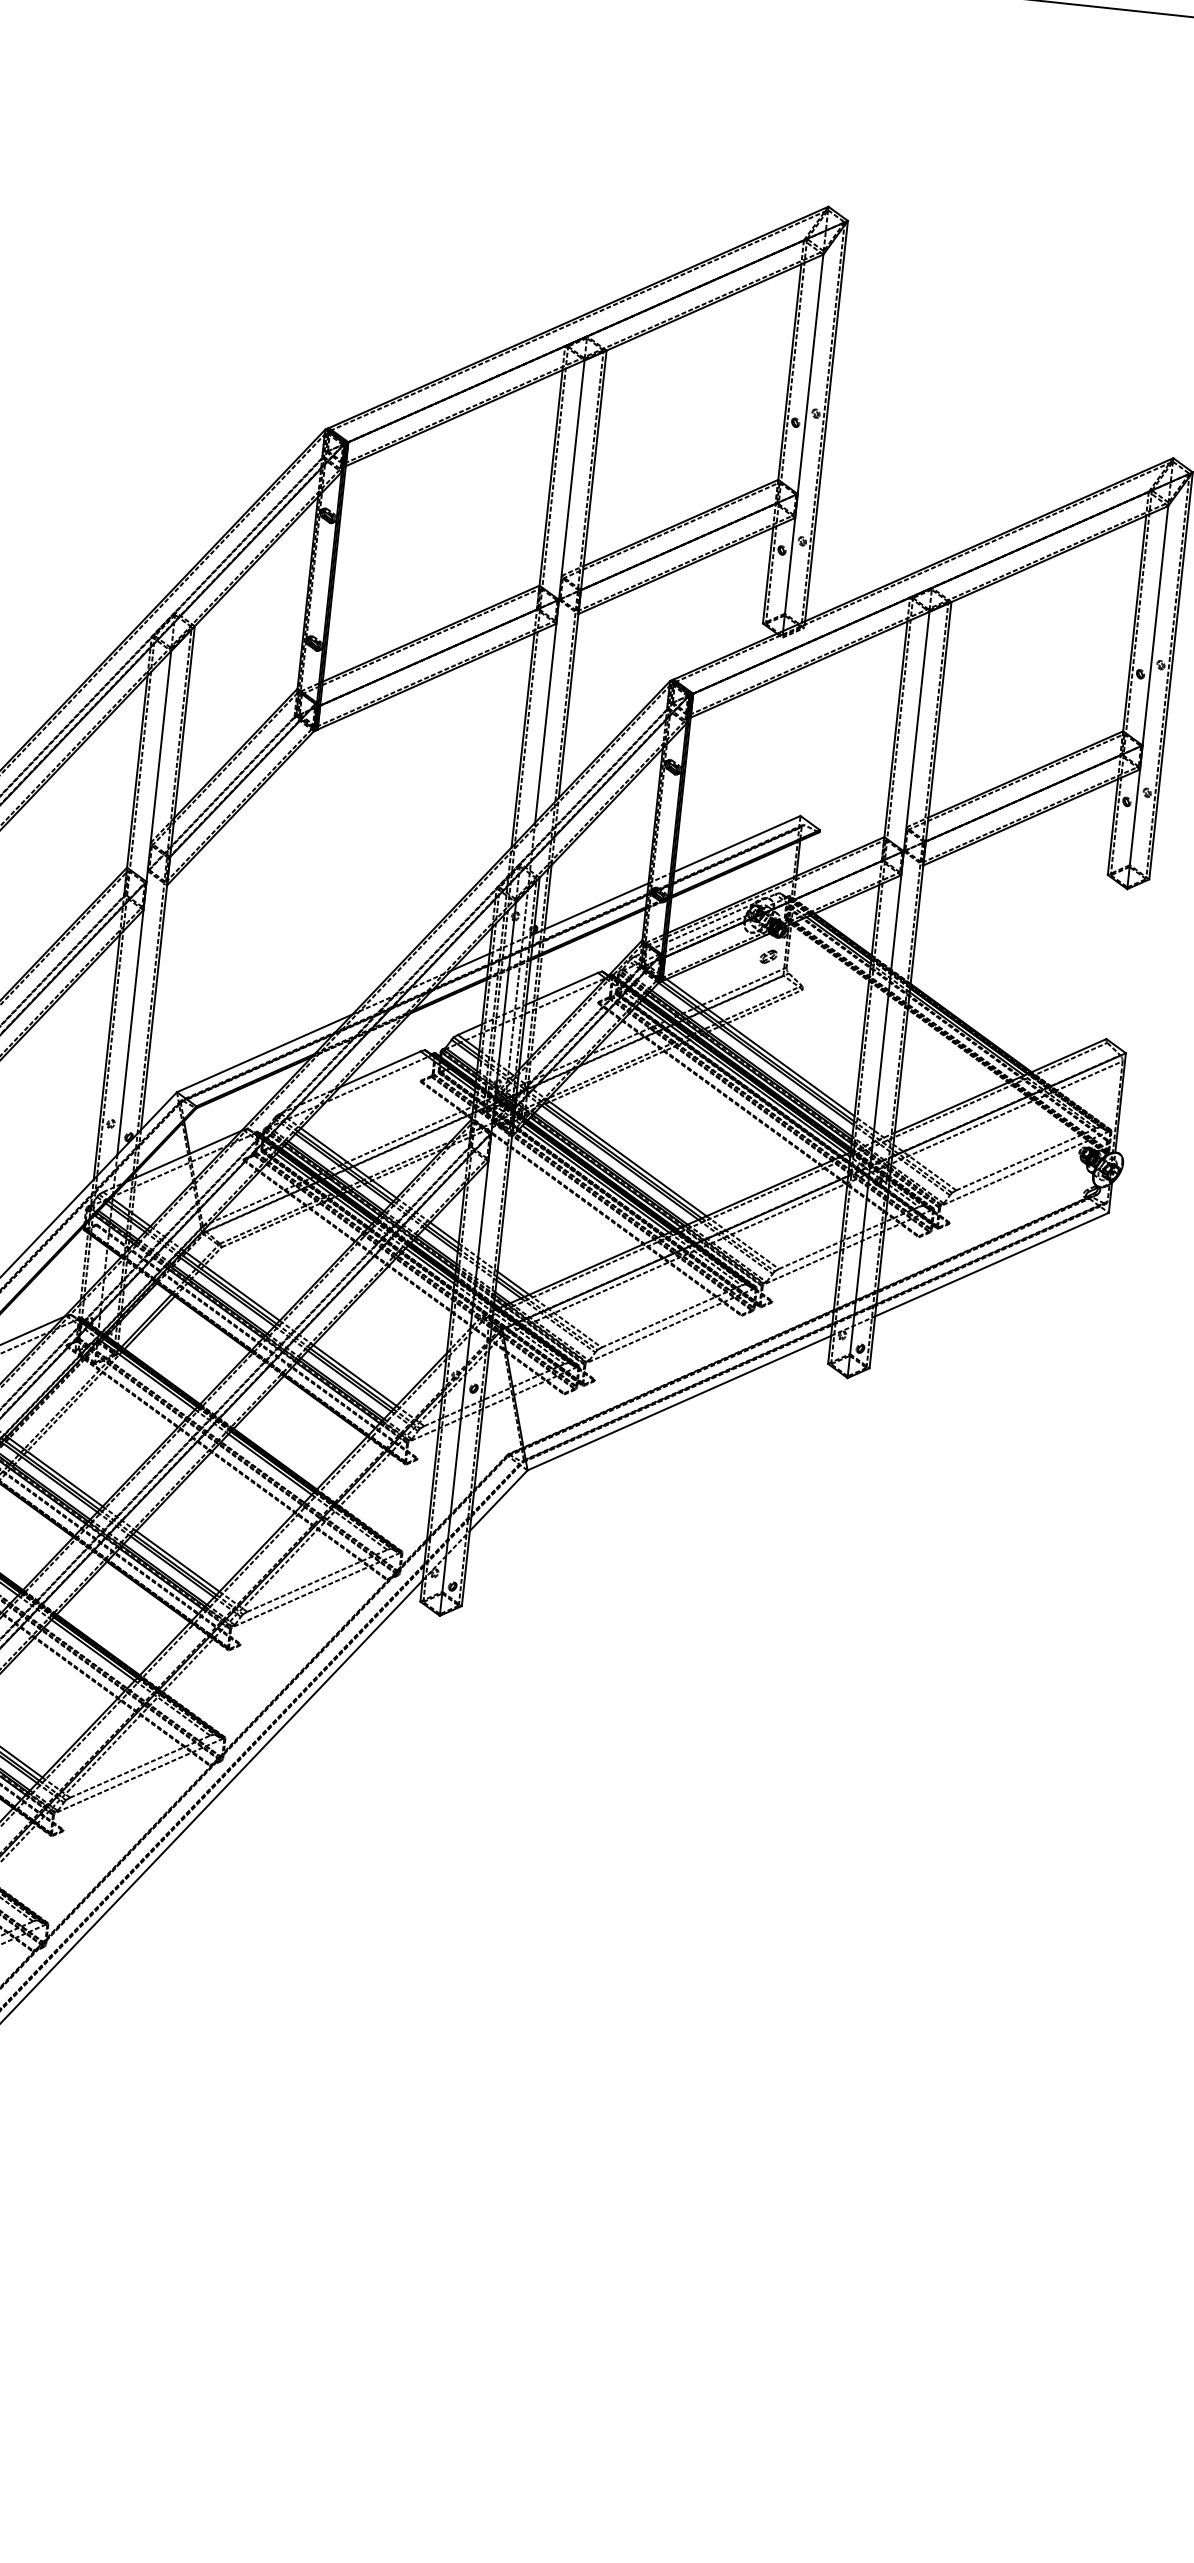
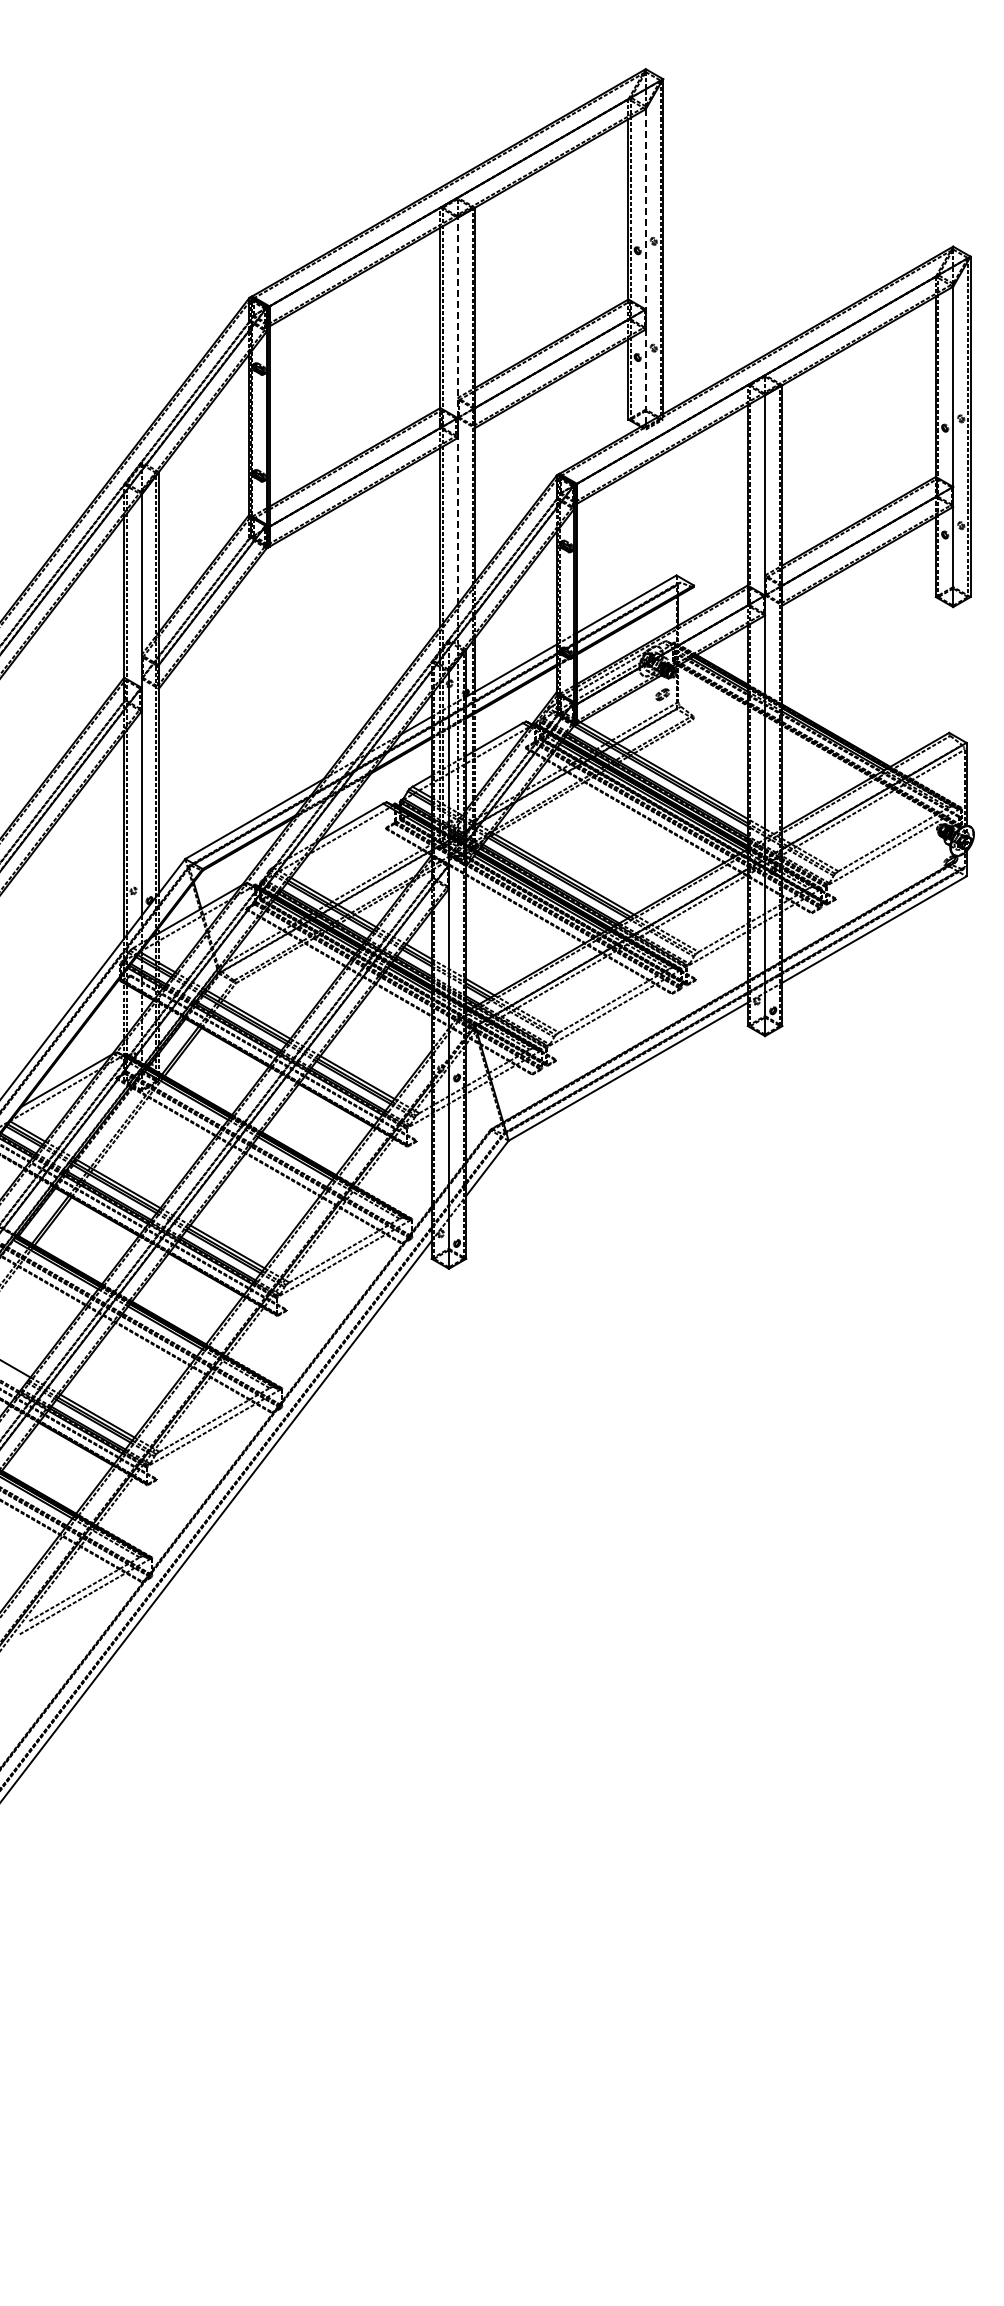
line: (802, 443) -> (645, 267), solid -> dashed
line: (559, 590) -> (457, 410), solid -> dashed

